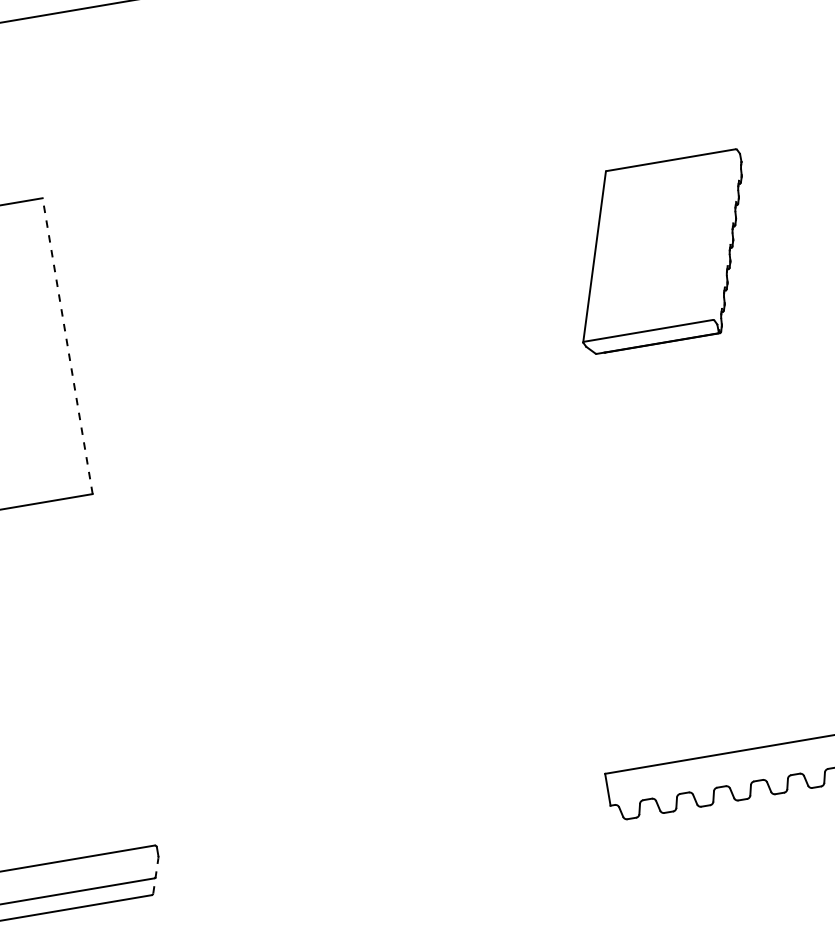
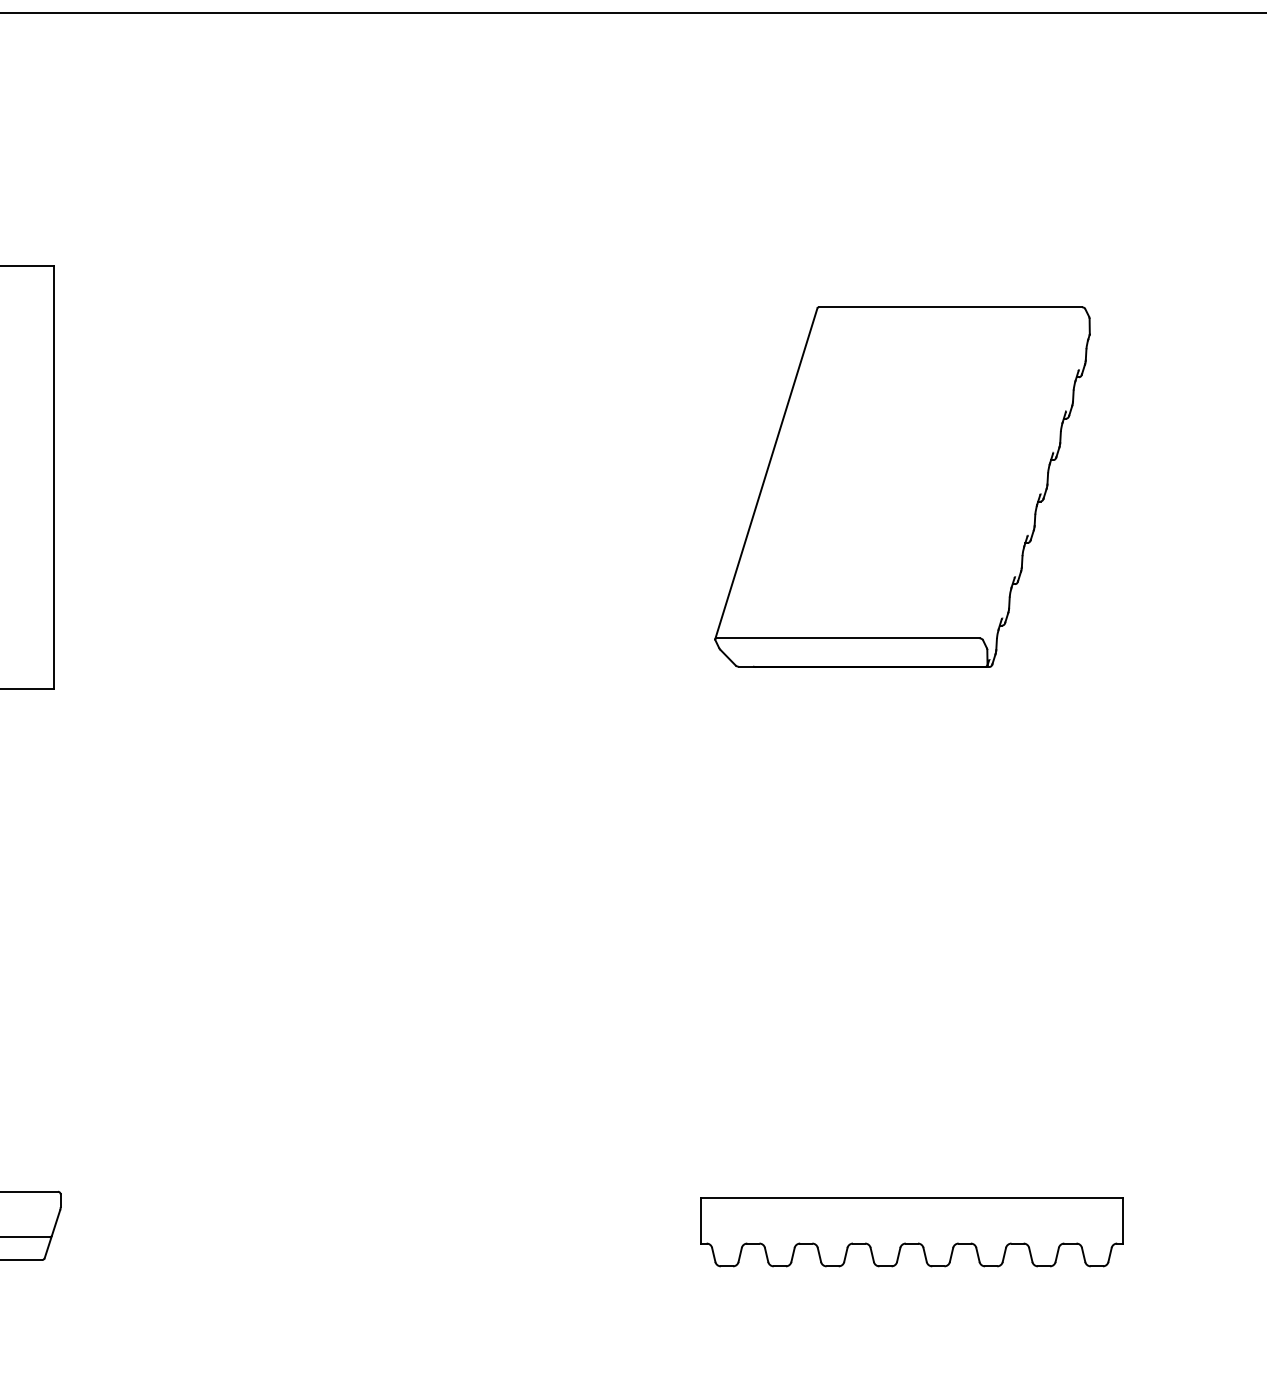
part: (662, 251) -> (902, 486), size x1.43
line: (67, 345) -> (54, 477), dashed -> solid
line: (155, 875) -> (52, 1233), dashed -> solid

